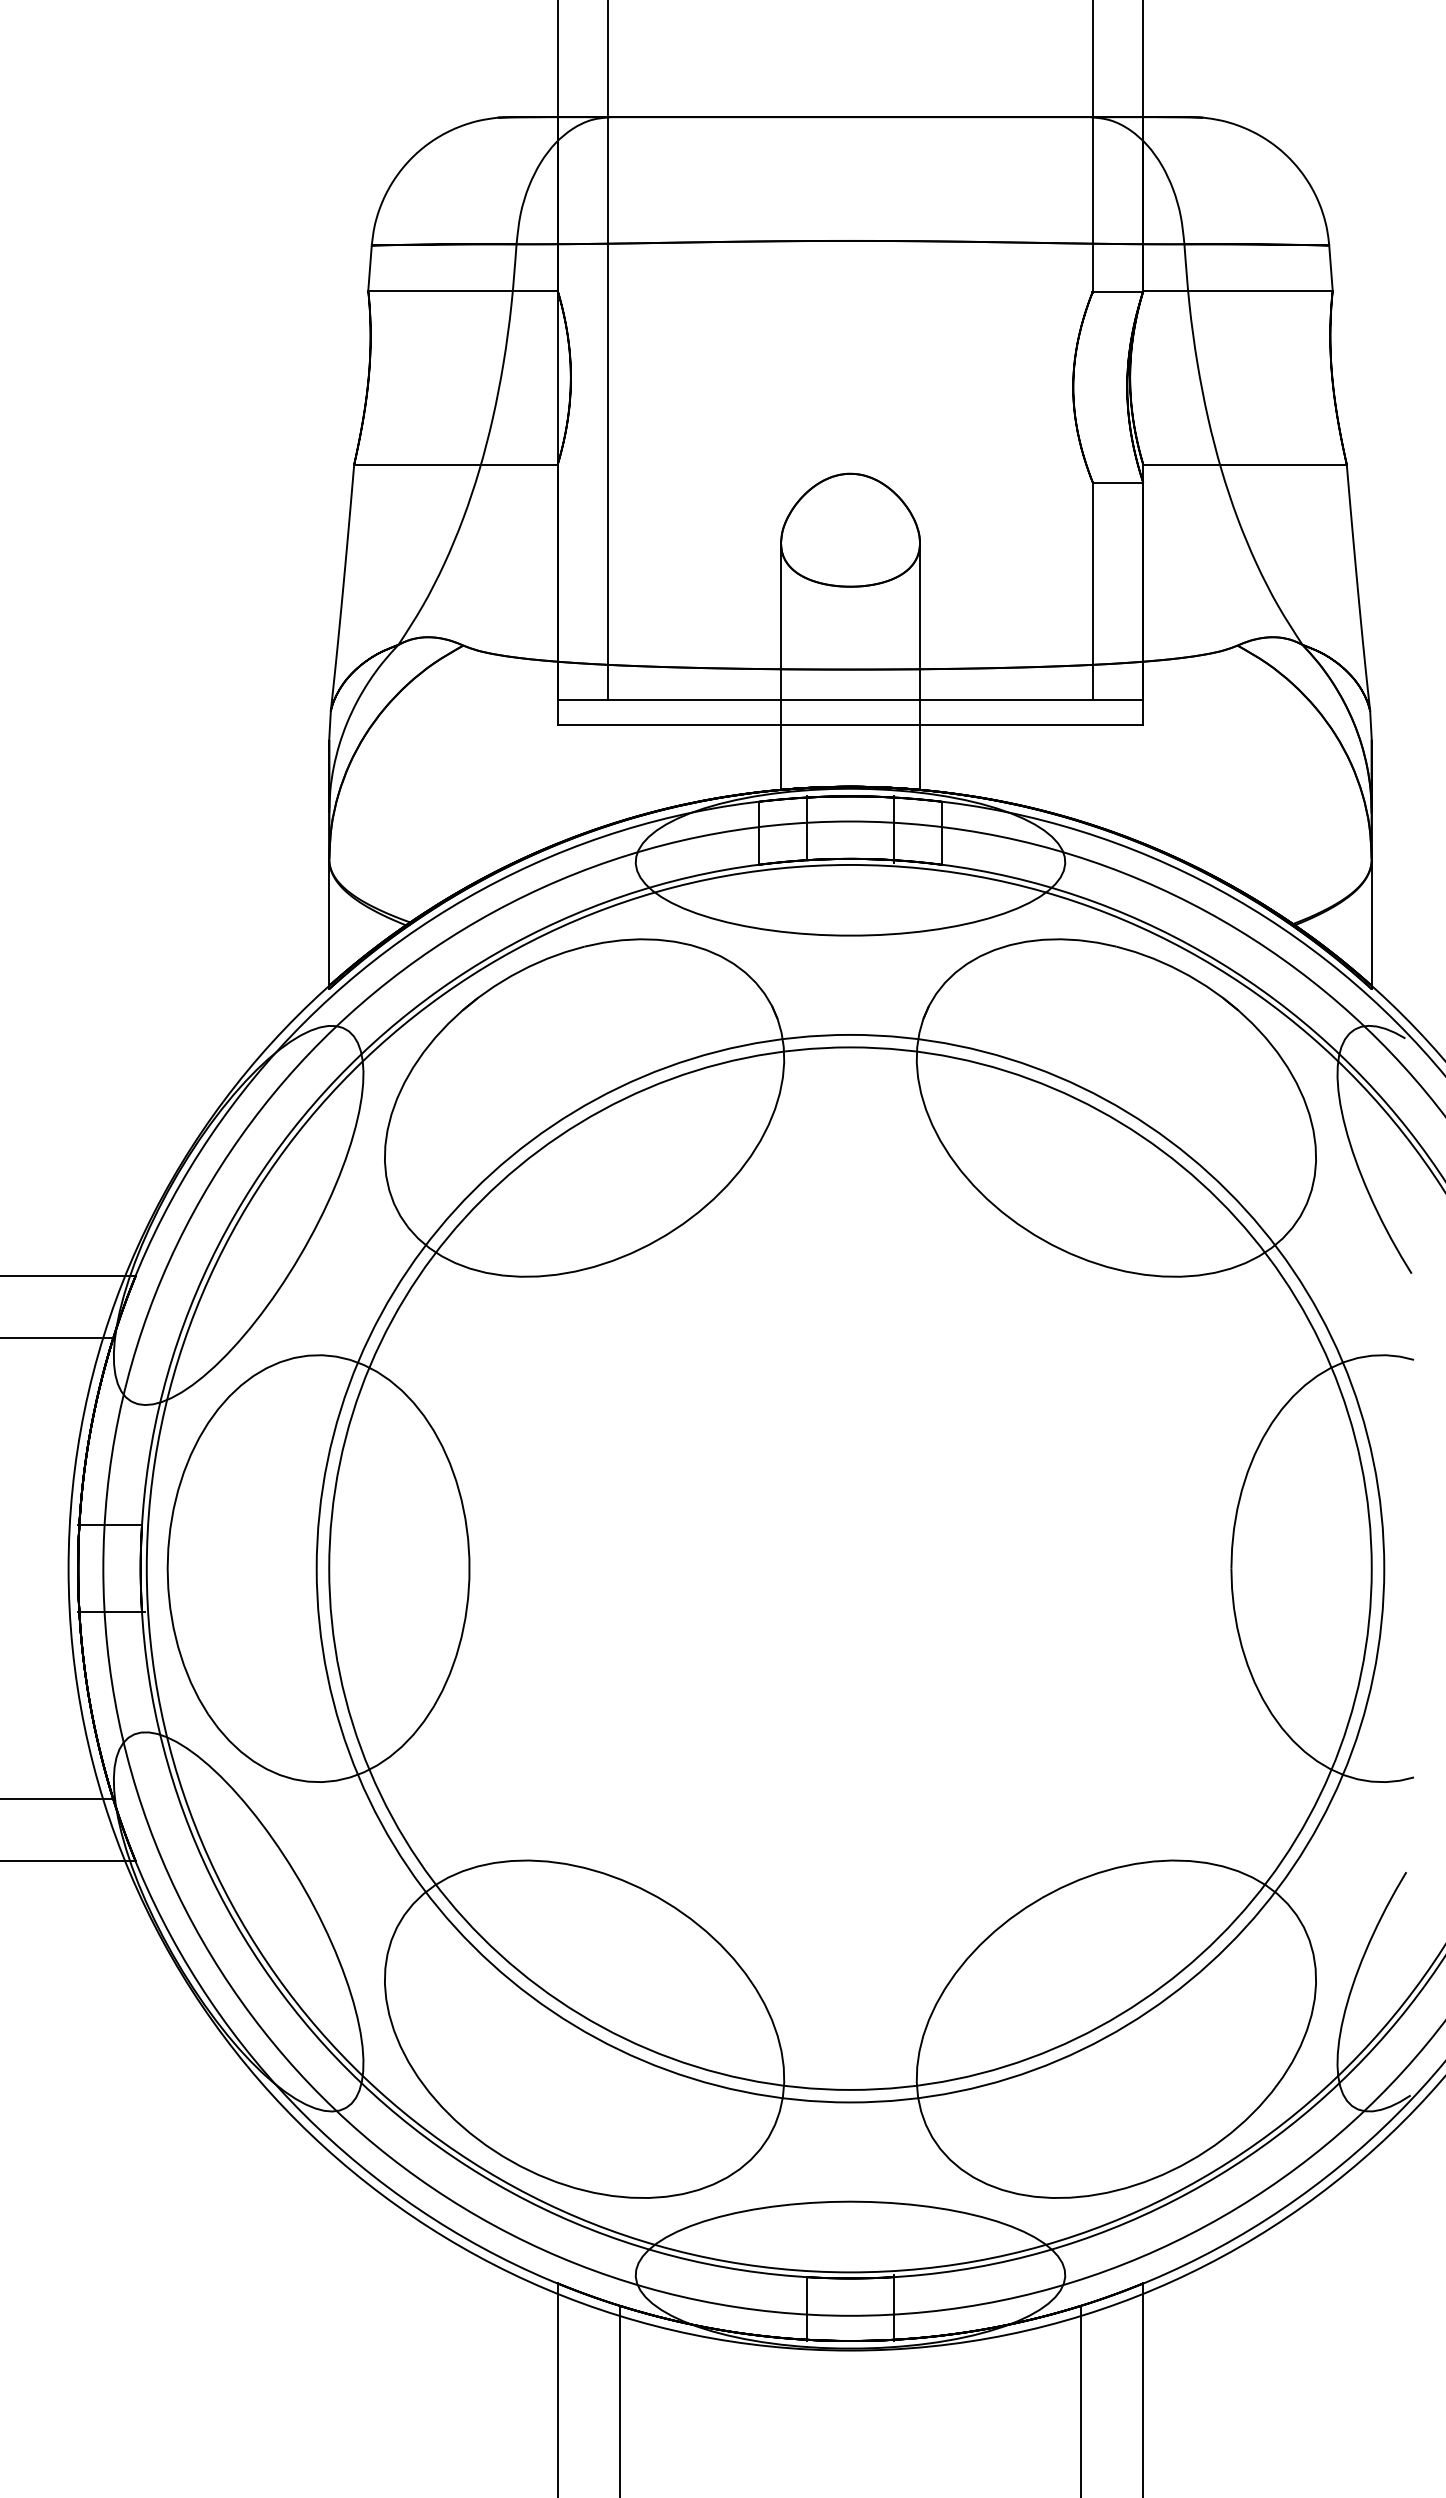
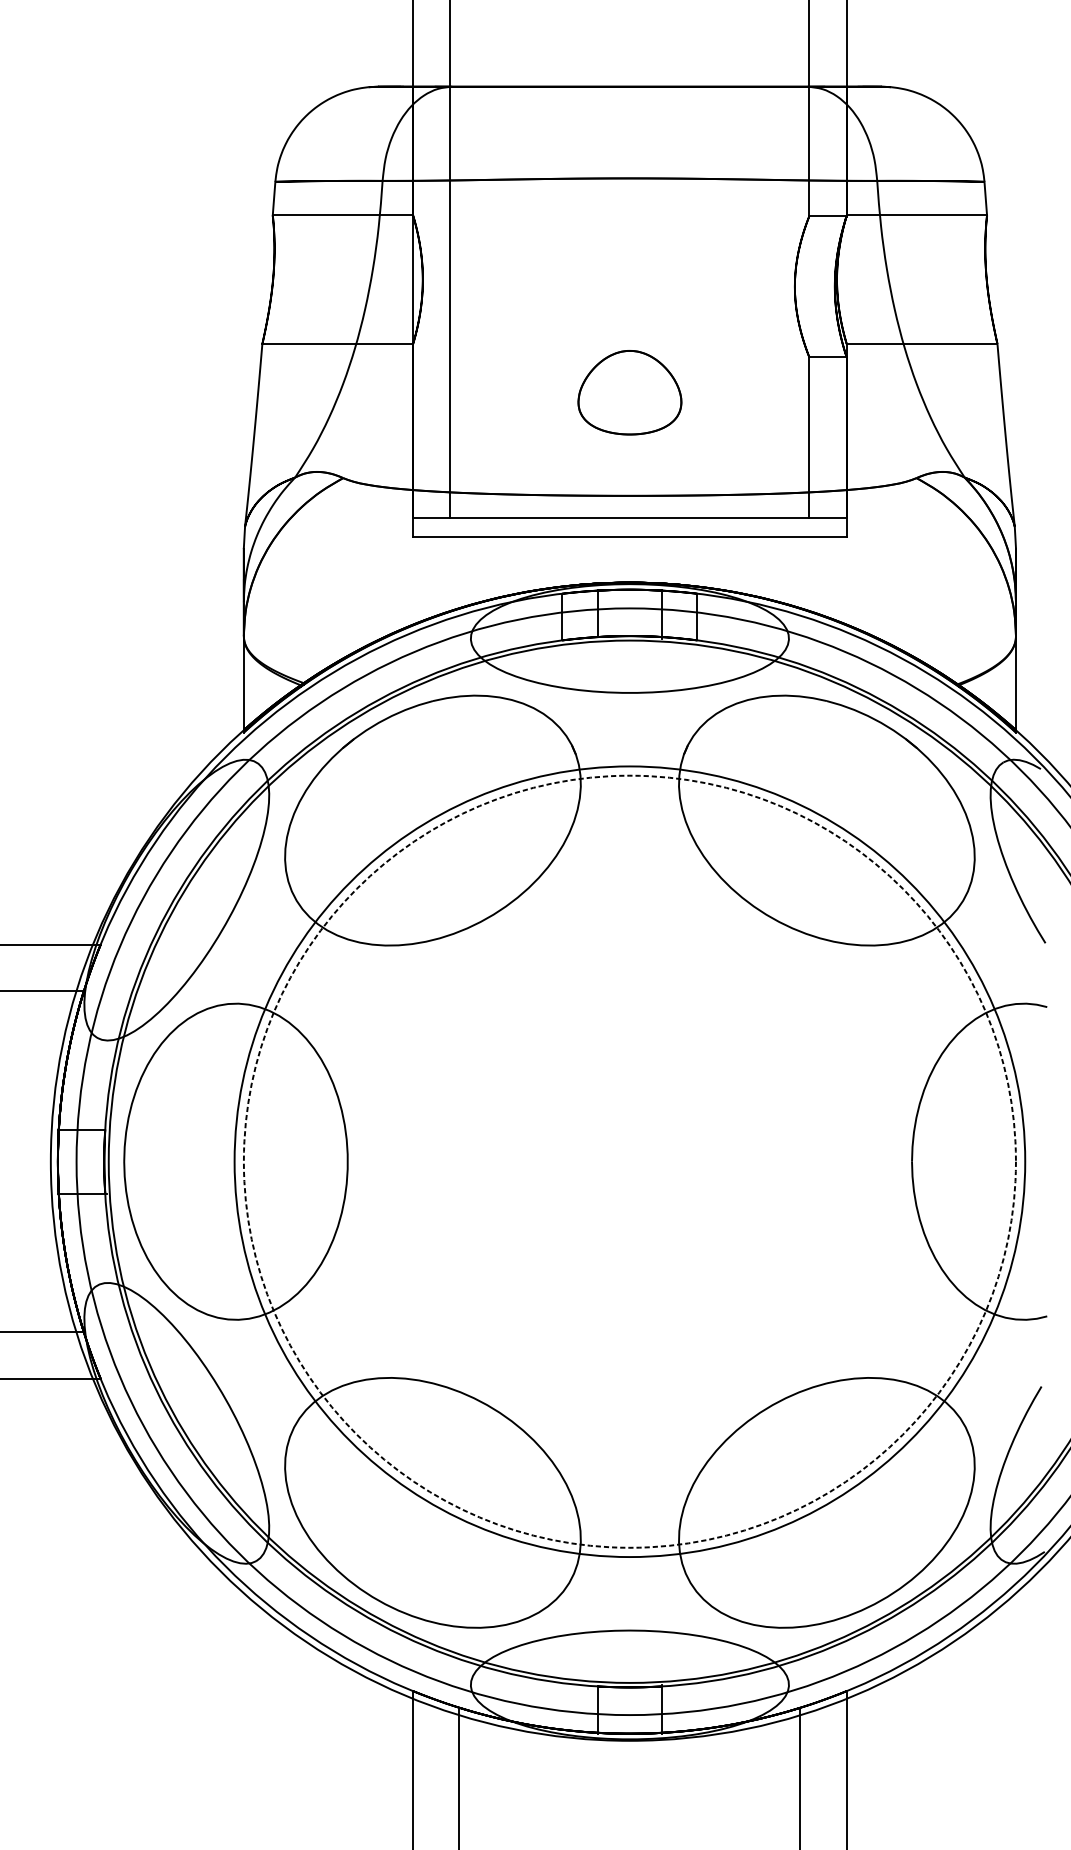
line: (780, 666) -> (578, 493), removed
line: (920, 666) -> (681, 493), removed
circle: (850, 1568) -> (629, 1161), solid -> dashed

